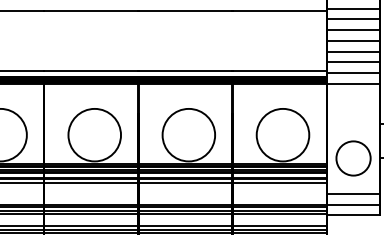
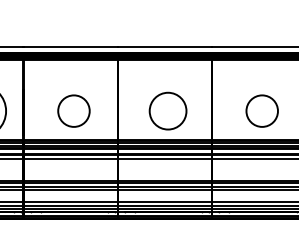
circle: (94, 134) -> (73, 110), size x0.6
circle: (188, 134) -> (167, 110), size x0.7
circle: (282, 134) -> (261, 110), size x0.6

